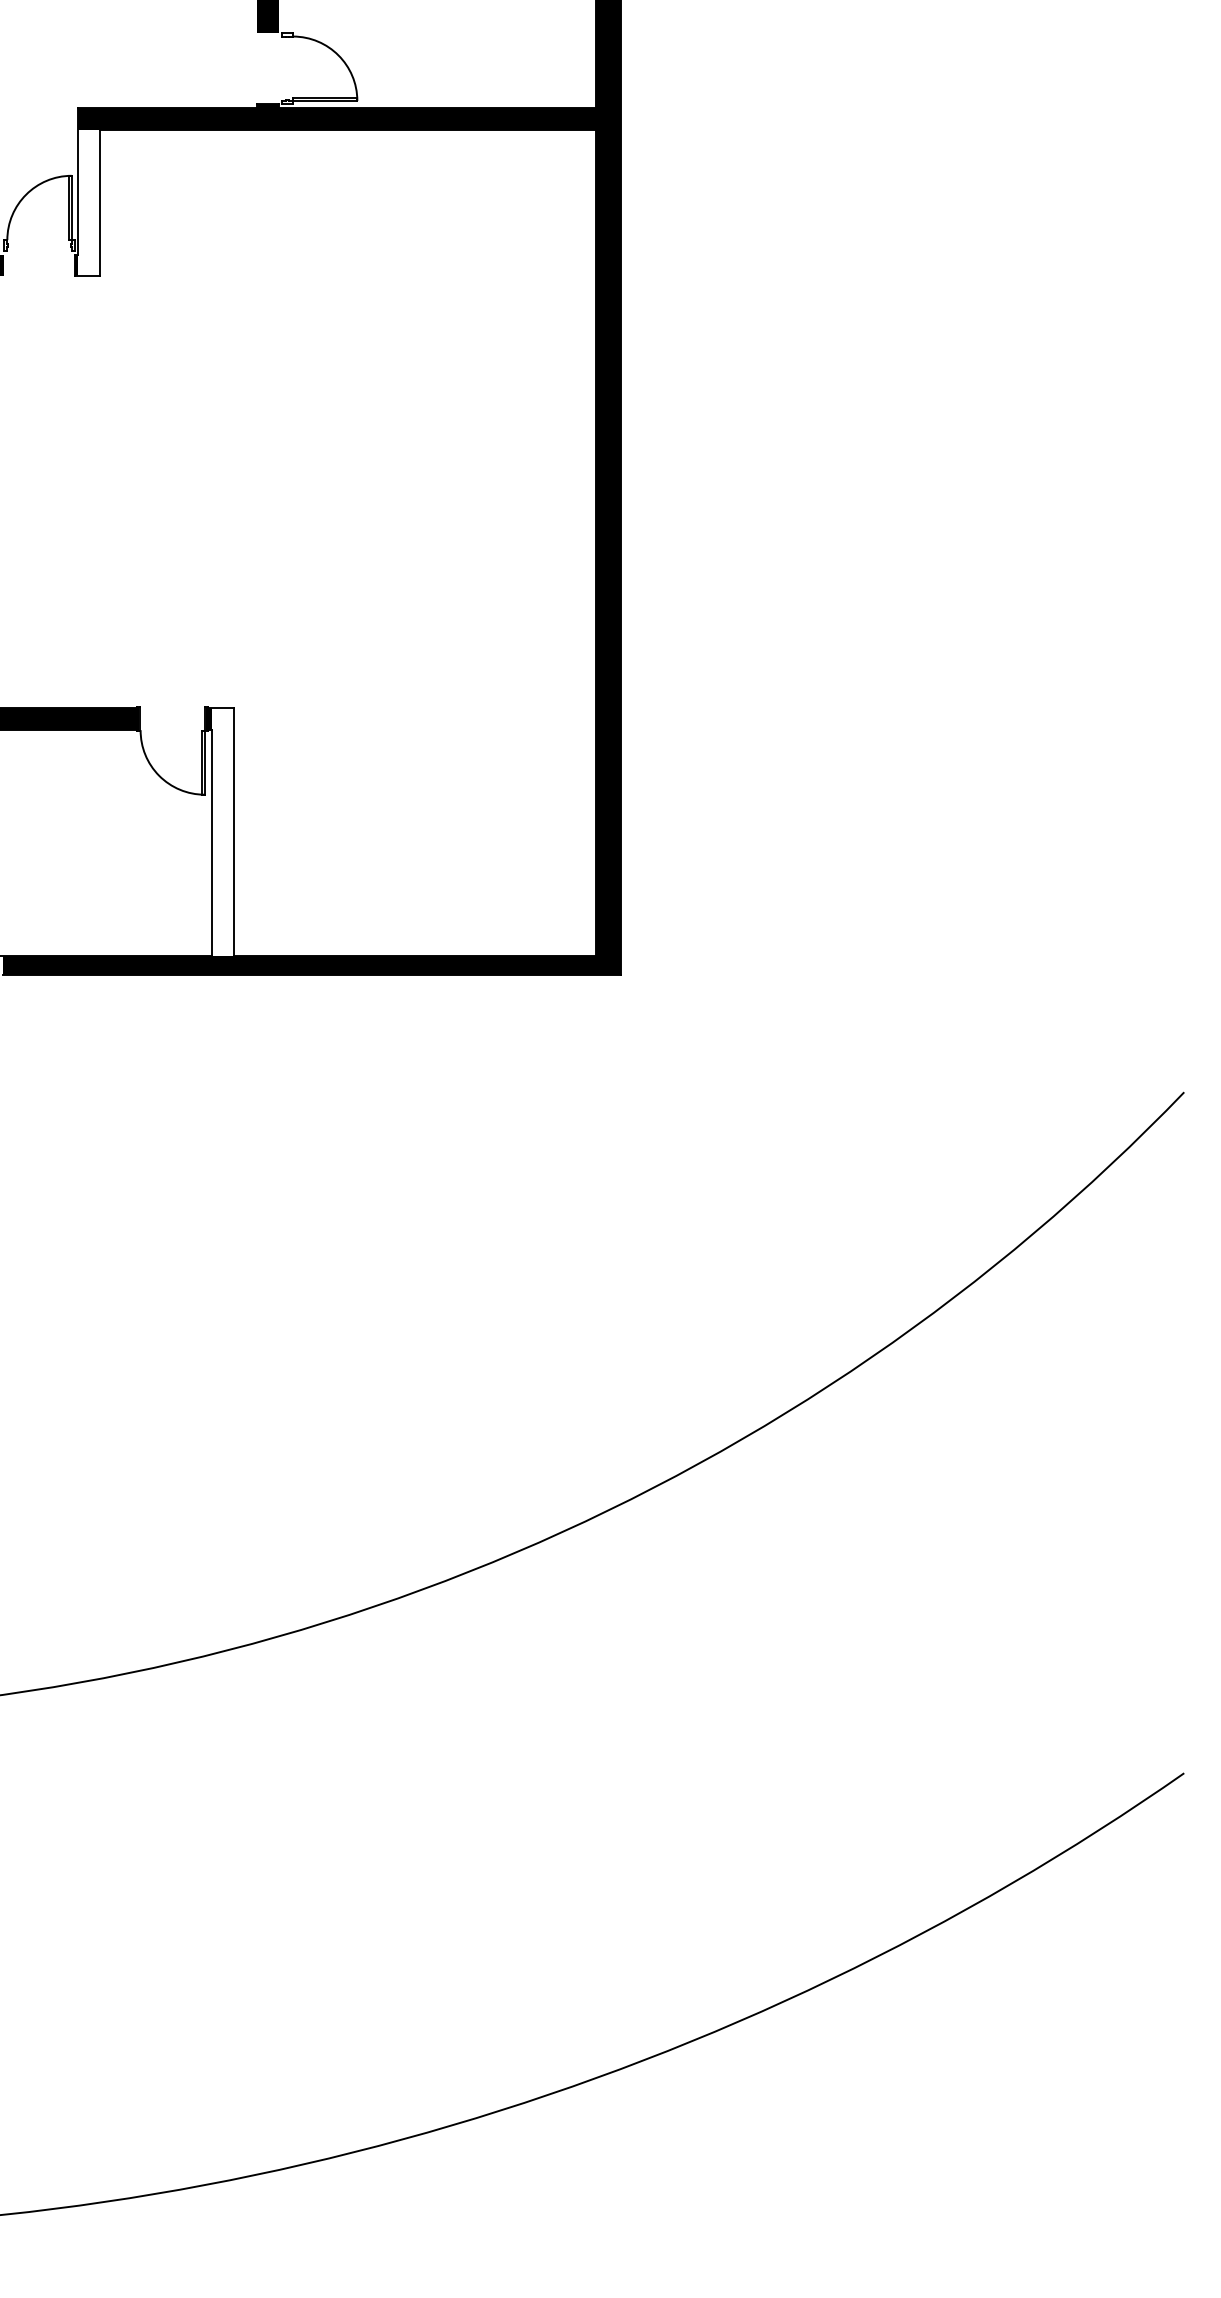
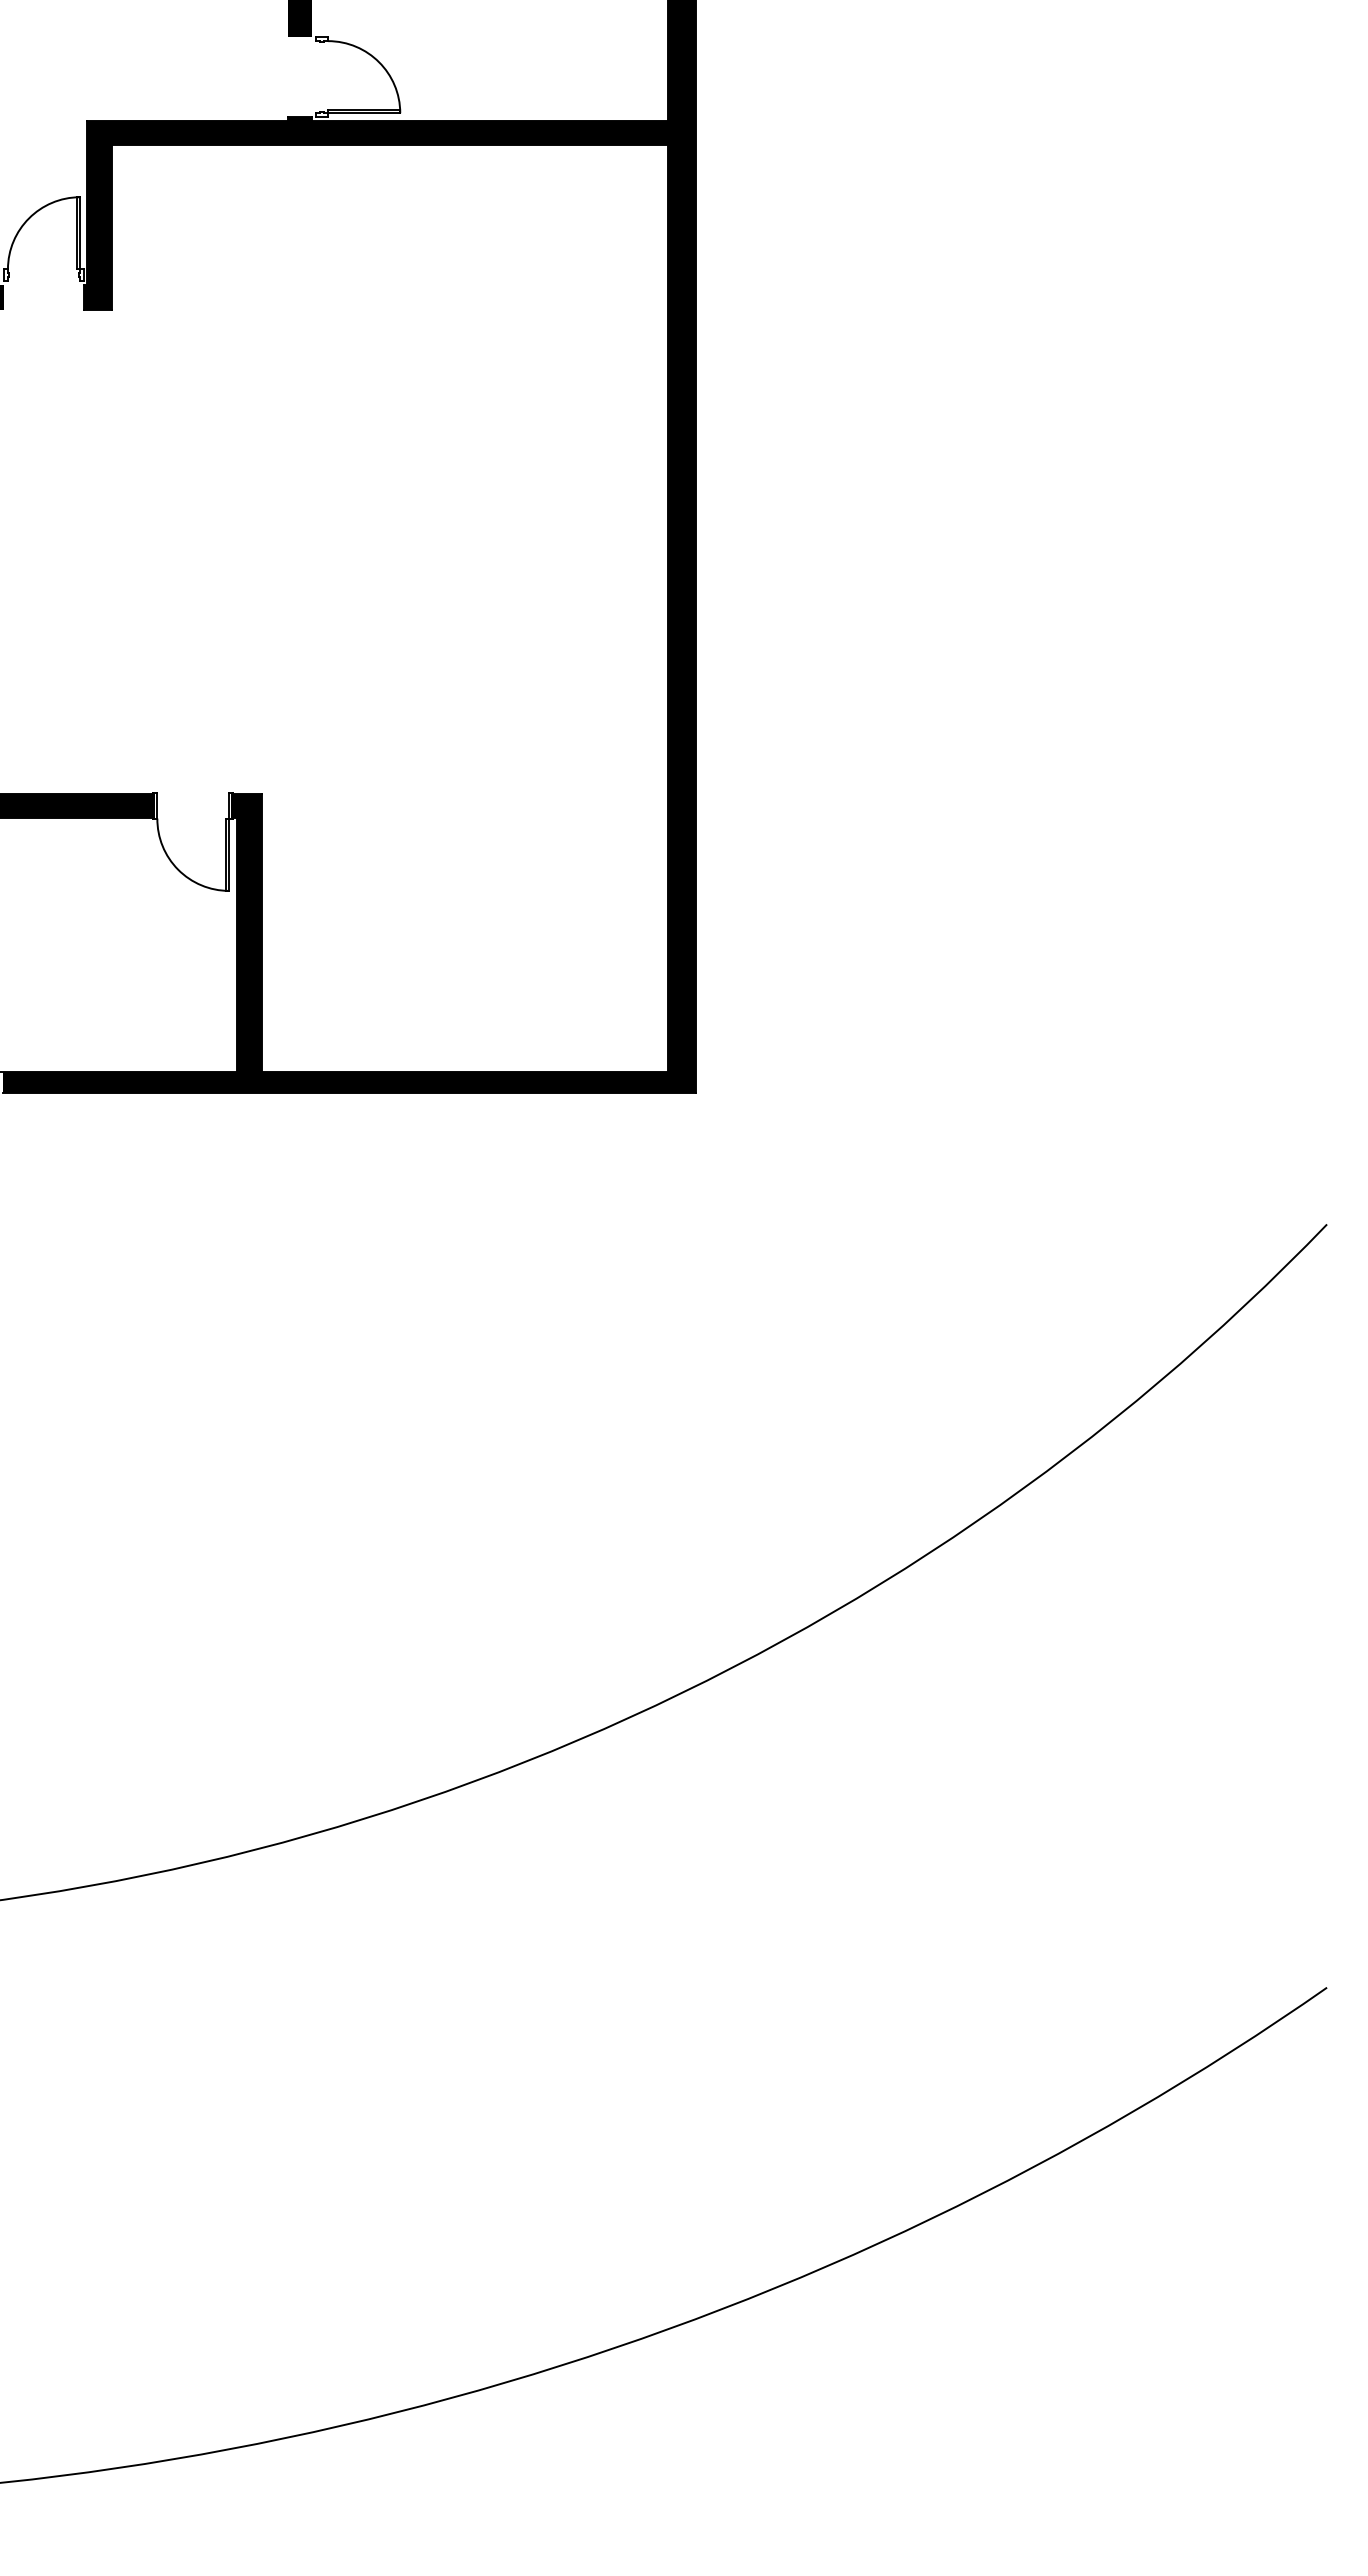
fill: (89, 202) -> (99, 227), added
fill: (222, 831) -> (249, 932), added

